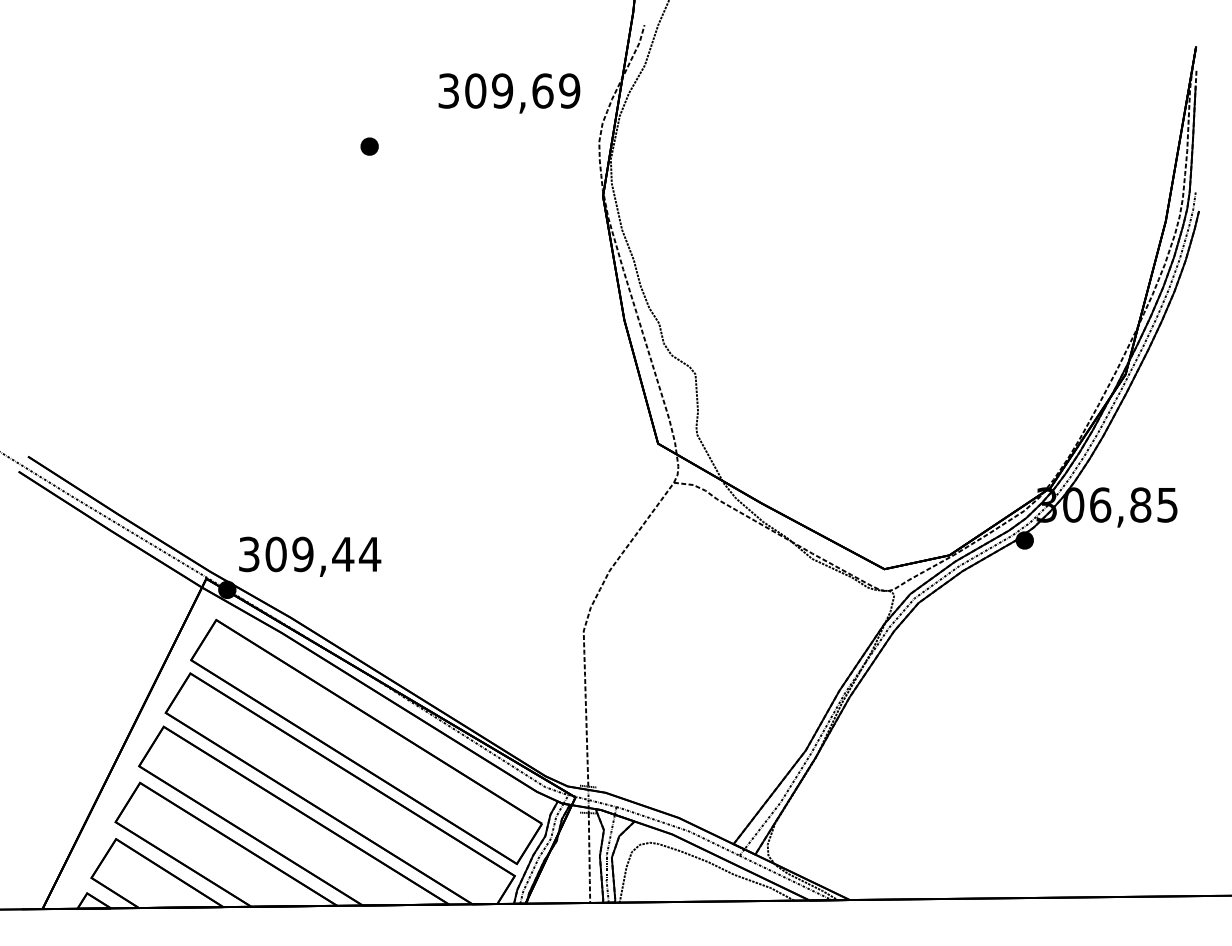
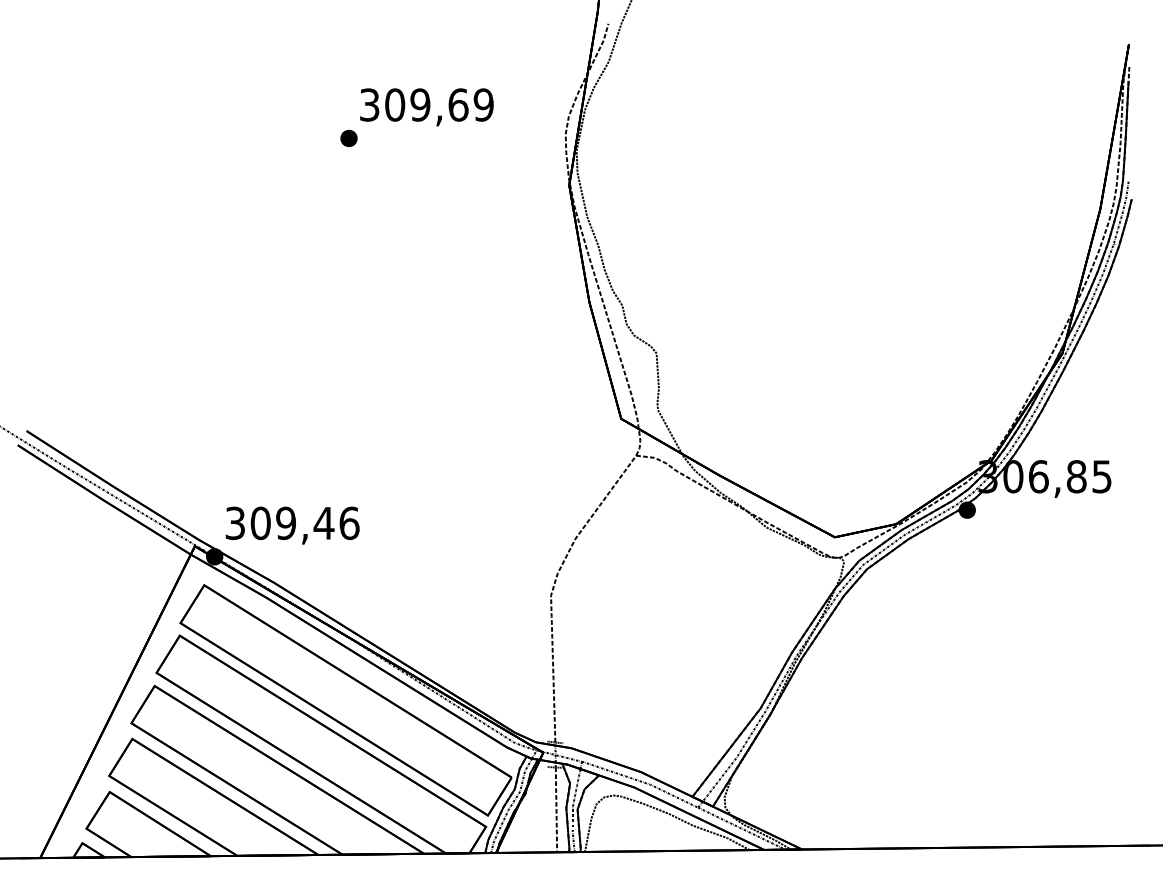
text: (508, 93) -> (426, 107), moved
text: (369, 554) -> (348, 523), 309,44 -> 309,46

